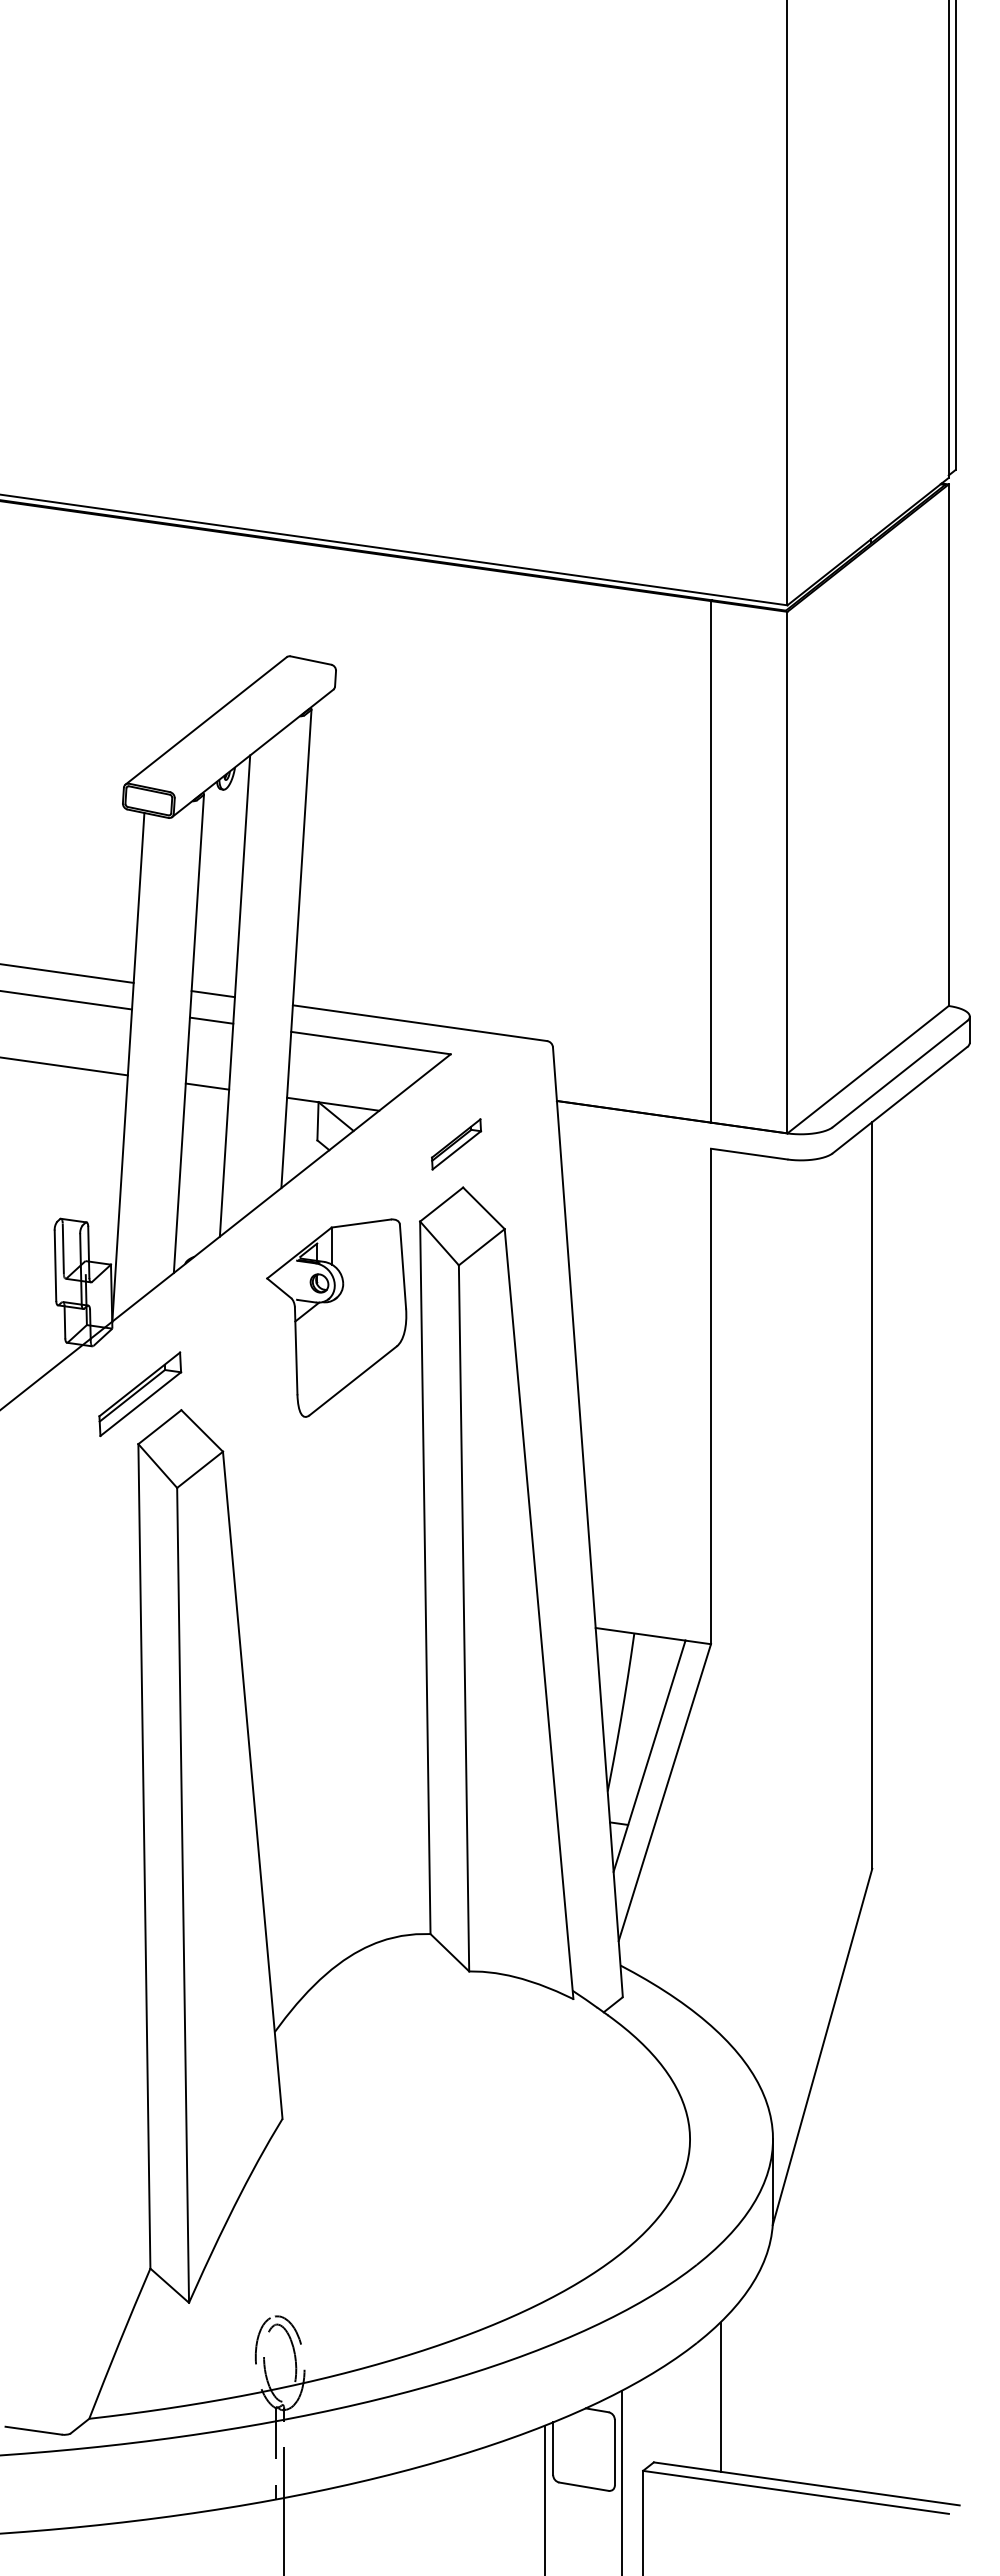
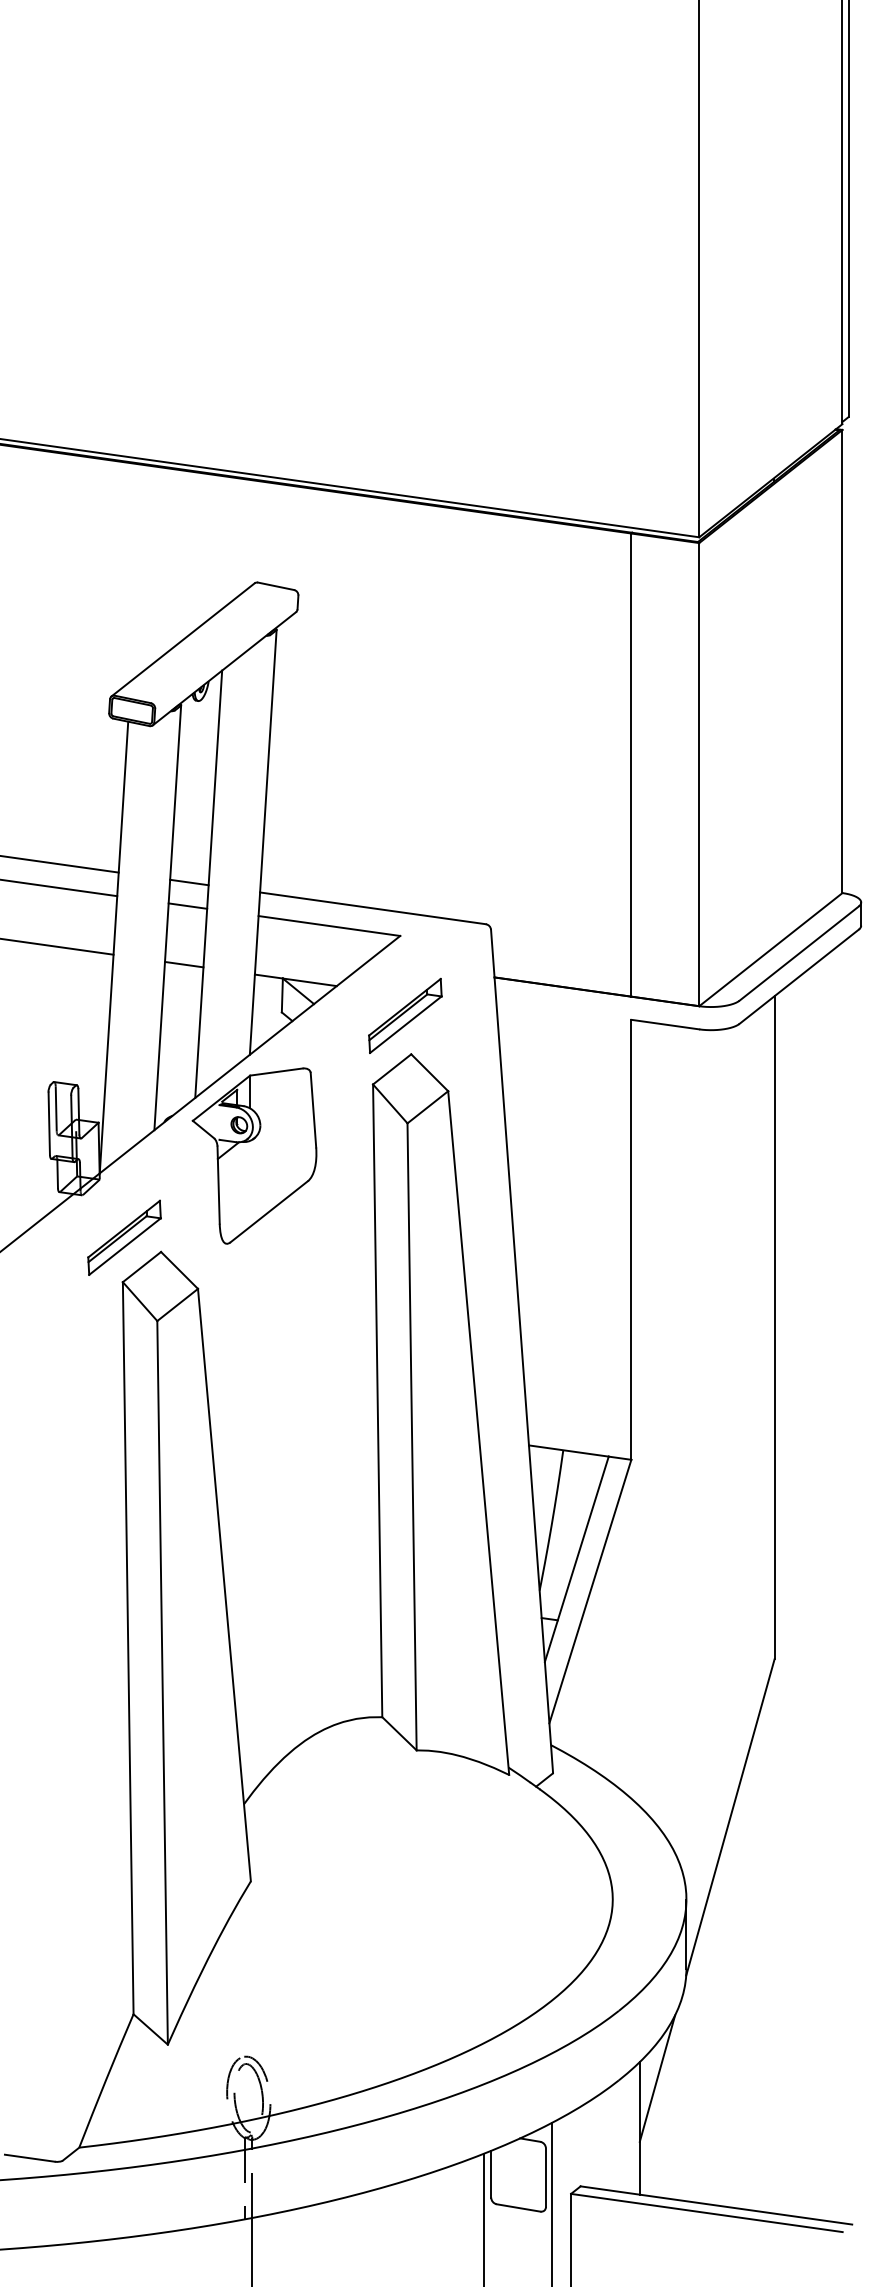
part: (456, 1144) -> (405, 1016), size x1.67
part: (336, 1317) -> (254, 1155), moved
line: (740, 2340) -> (657, 2078), added

